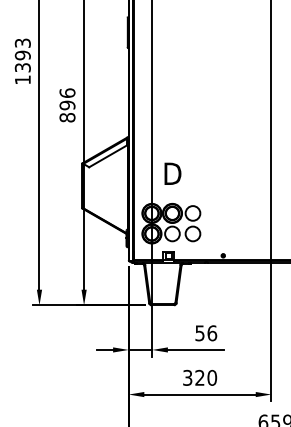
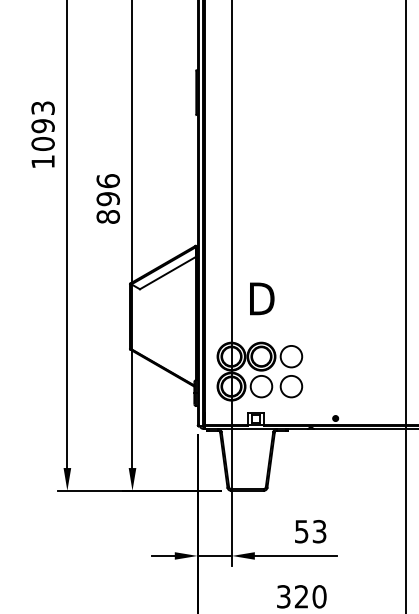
text: (22, 67) -> (42, 143), 1393 -> 1093
text: (212, 333) -> (319, 531), 56 -> 53

